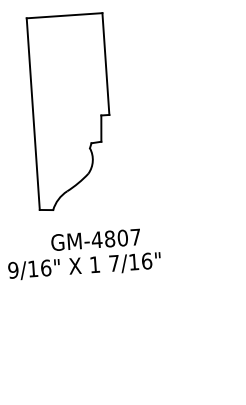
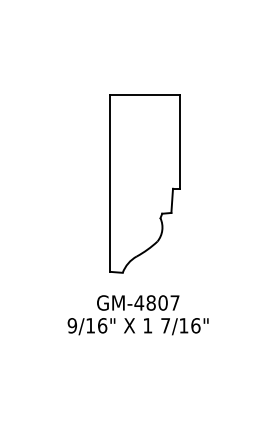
part: (70, 111) -> (144, 183), moved
text: (96, 239) -> (138, 302), moved

